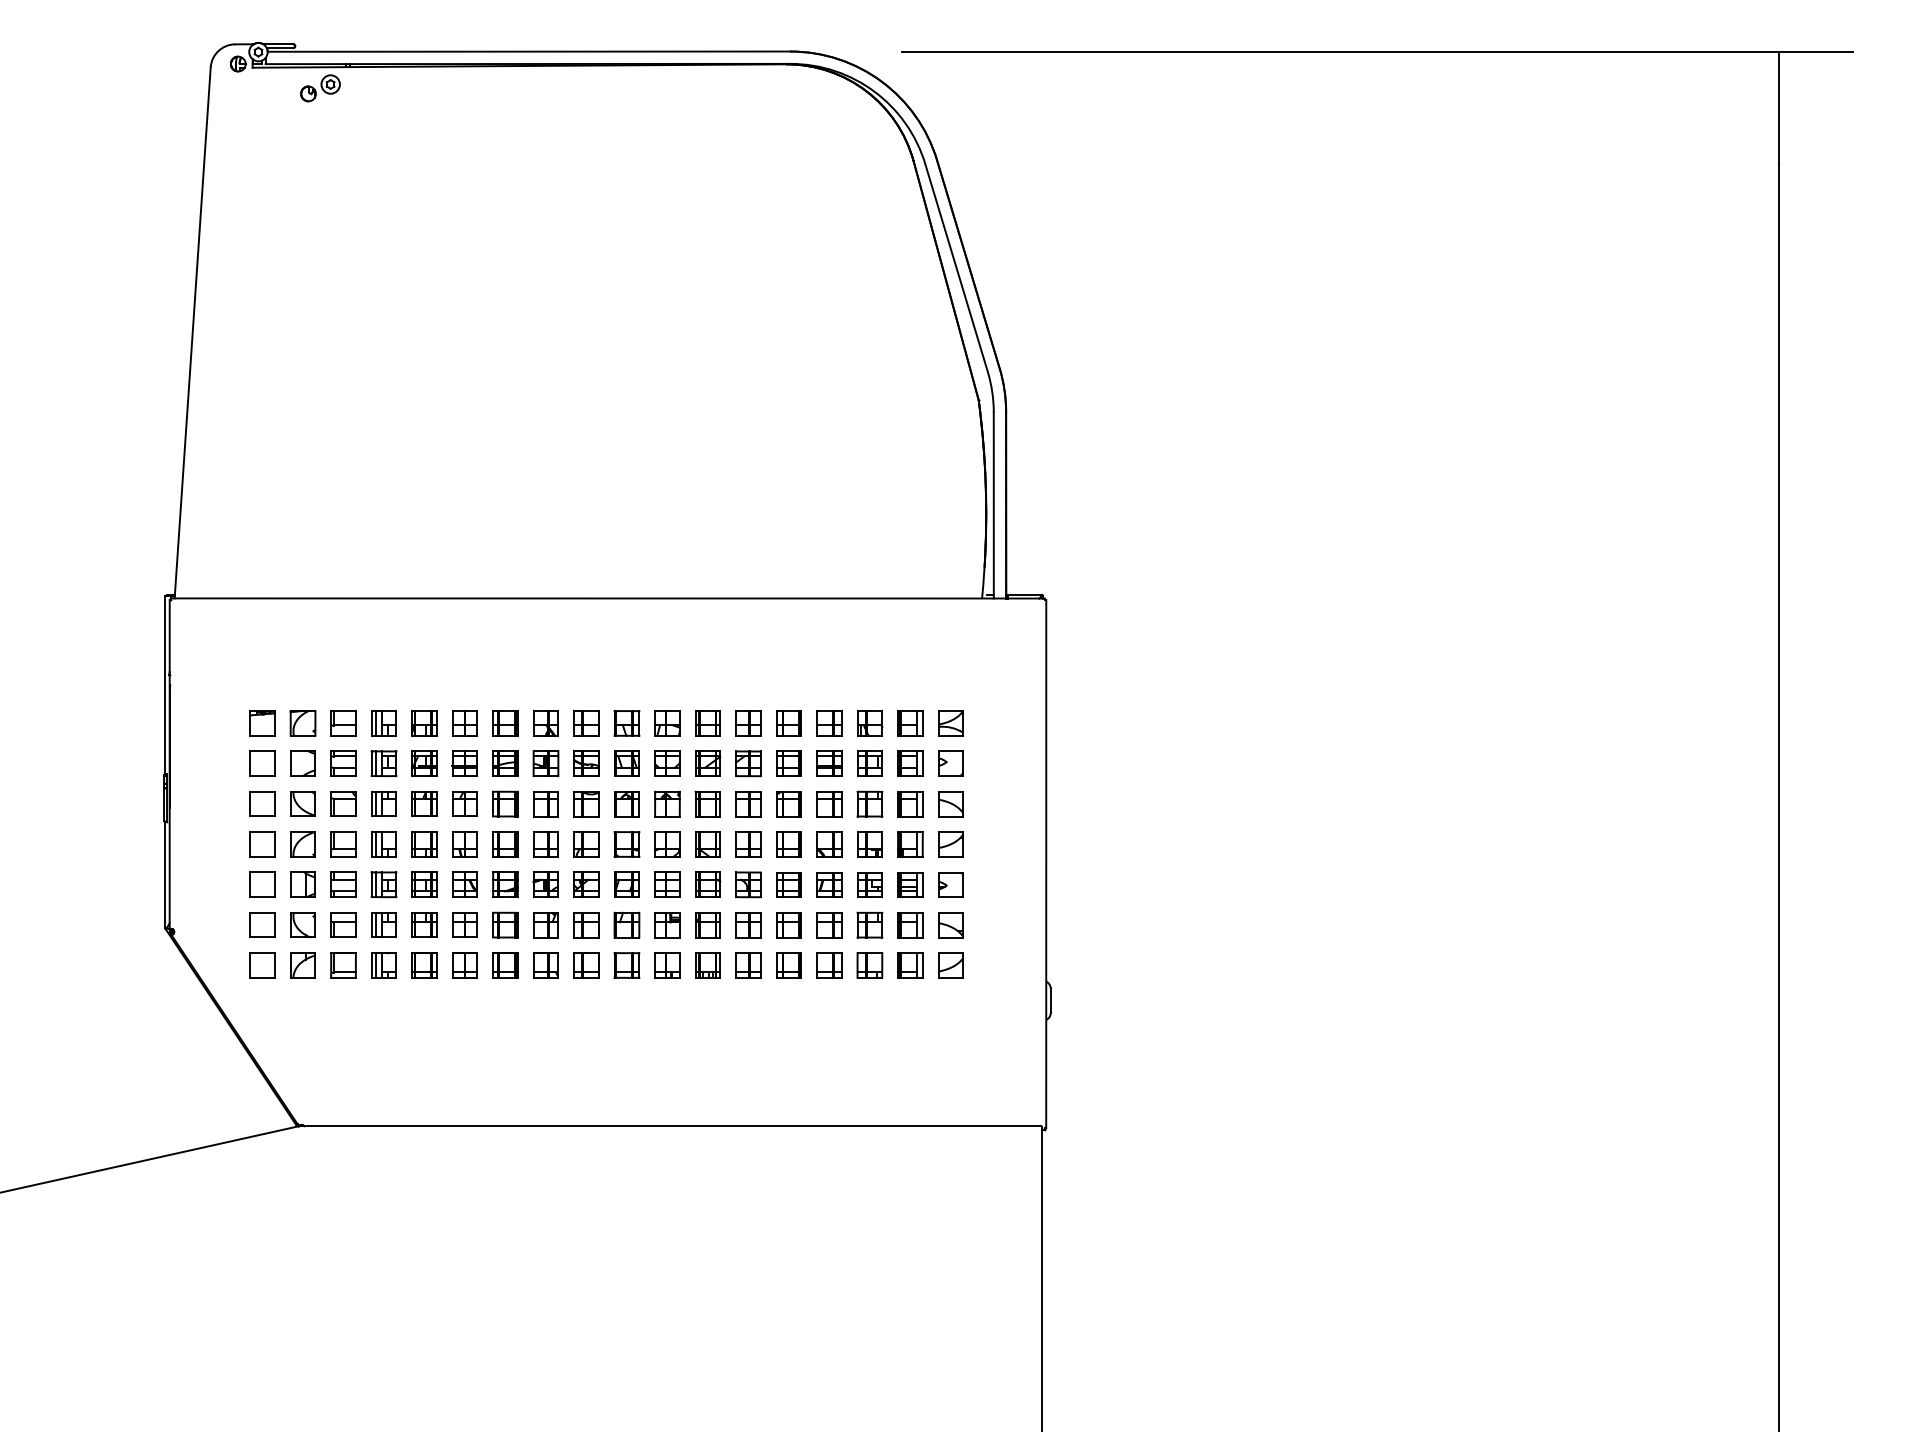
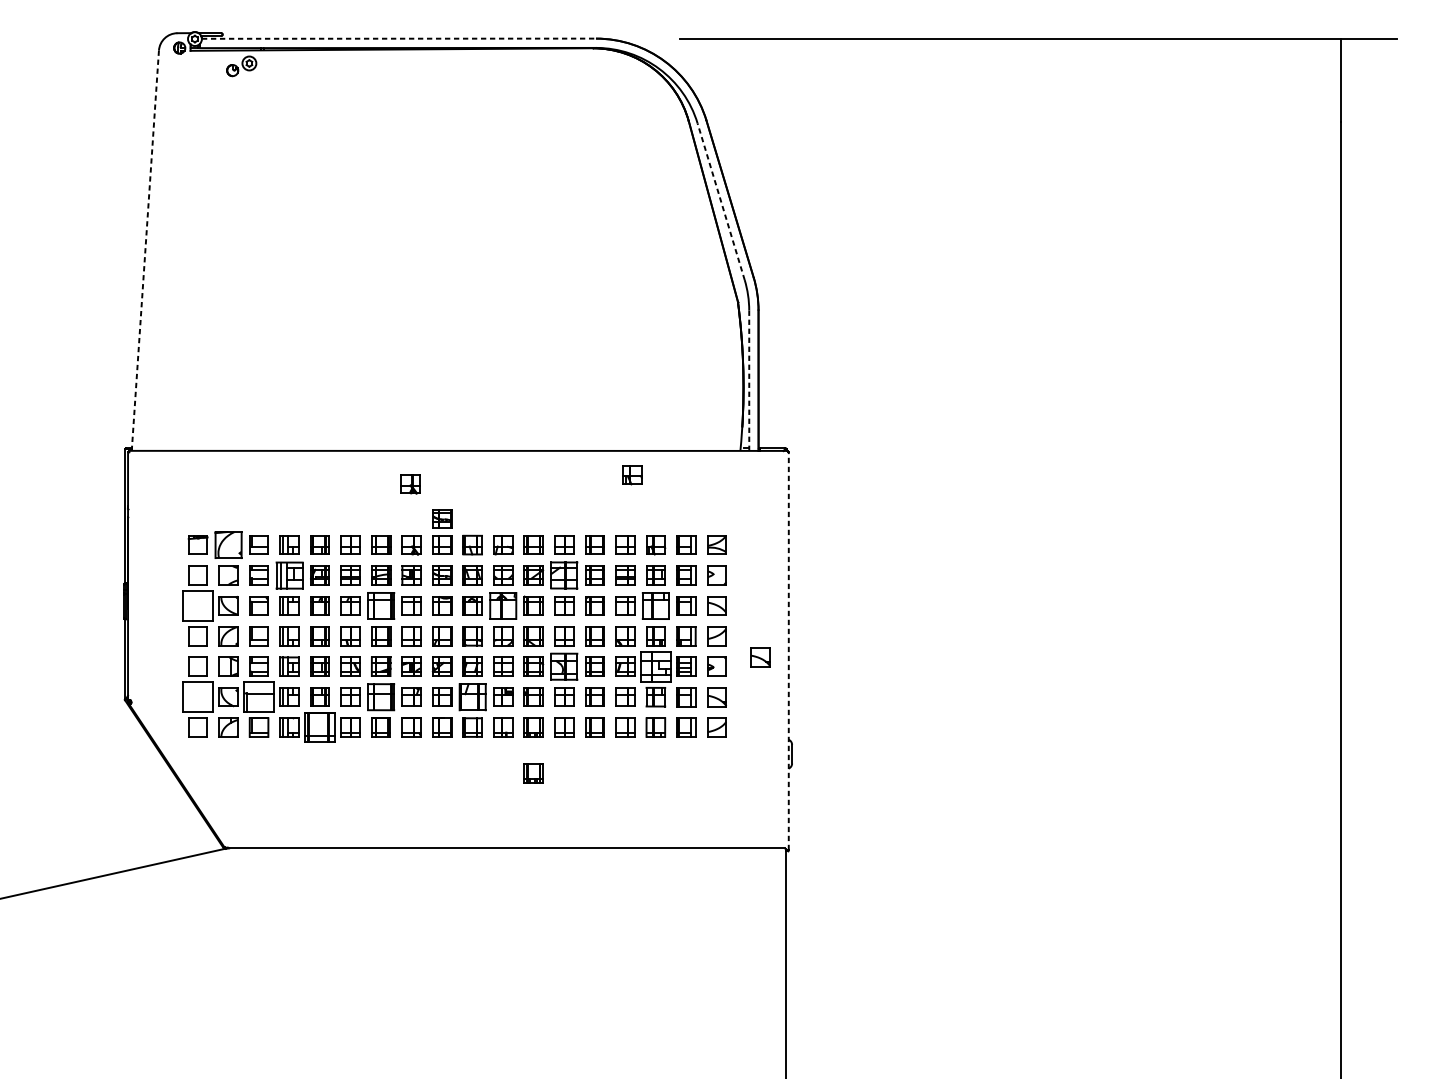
line: (529, 51) -> (399, 38), solid -> dashed
line: (956, 267) -> (721, 201), solid -> dashed
line: (192, 333) -> (145, 251), solid -> dashed
line: (993, 504) -> (749, 380), solid -> dashed
part: (839, 630) -> (632, 475), added
part: (543, 642) -> (409, 484), added
part: (586, 688) -> (442, 518), added
part: (302, 723) -> (228, 545), size x1.4
part: (383, 763) -> (289, 575), size x1.4
part: (748, 763) -> (564, 575), size x1.4
part: (262, 803) -> (197, 605), size x1.6
part: (505, 803) -> (381, 605), size x1.4
part: (667, 803) -> (503, 605), size x1.4
part: (869, 803) -> (655, 605), size x1.4
line: (1046, 863) -> (788, 650), solid -> dashed
part: (1009, 872) -> (761, 657), added
part: (748, 884) -> (564, 666), size x1.4
part: (869, 884) -> (655, 666), size x1.6
part: (262, 924) -> (197, 696), size x1.6
part: (343, 924) -> (259, 696), size x1.6
part: (505, 924) -> (381, 696), size x1.4
part: (626, 924) -> (472, 696), size x1.4
part: (424, 965) -> (320, 727), size x1.6
part: (707, 1026) -> (533, 773), added

